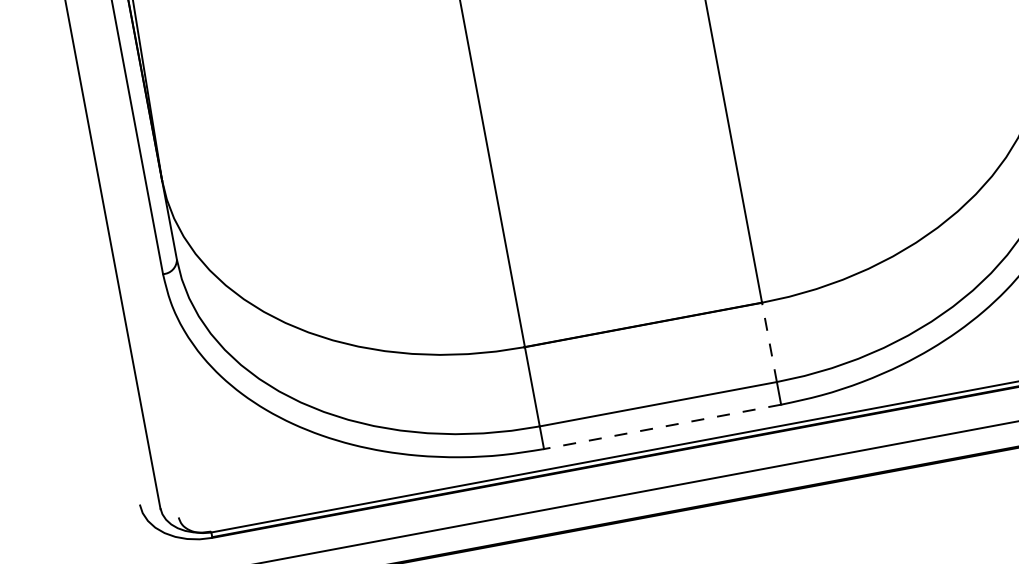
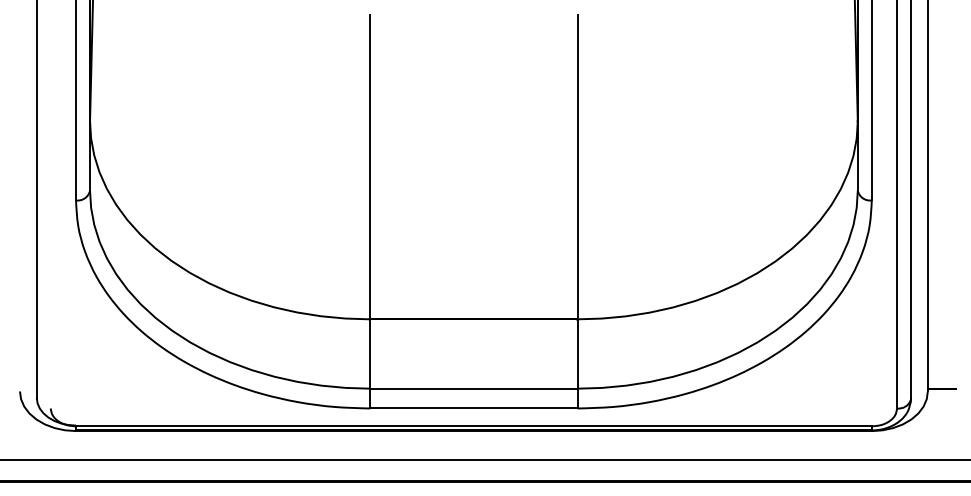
line: (769, 342) -> (577, 354), dashed -> solid
line: (662, 426) -> (473, 408), dashed -> solid

